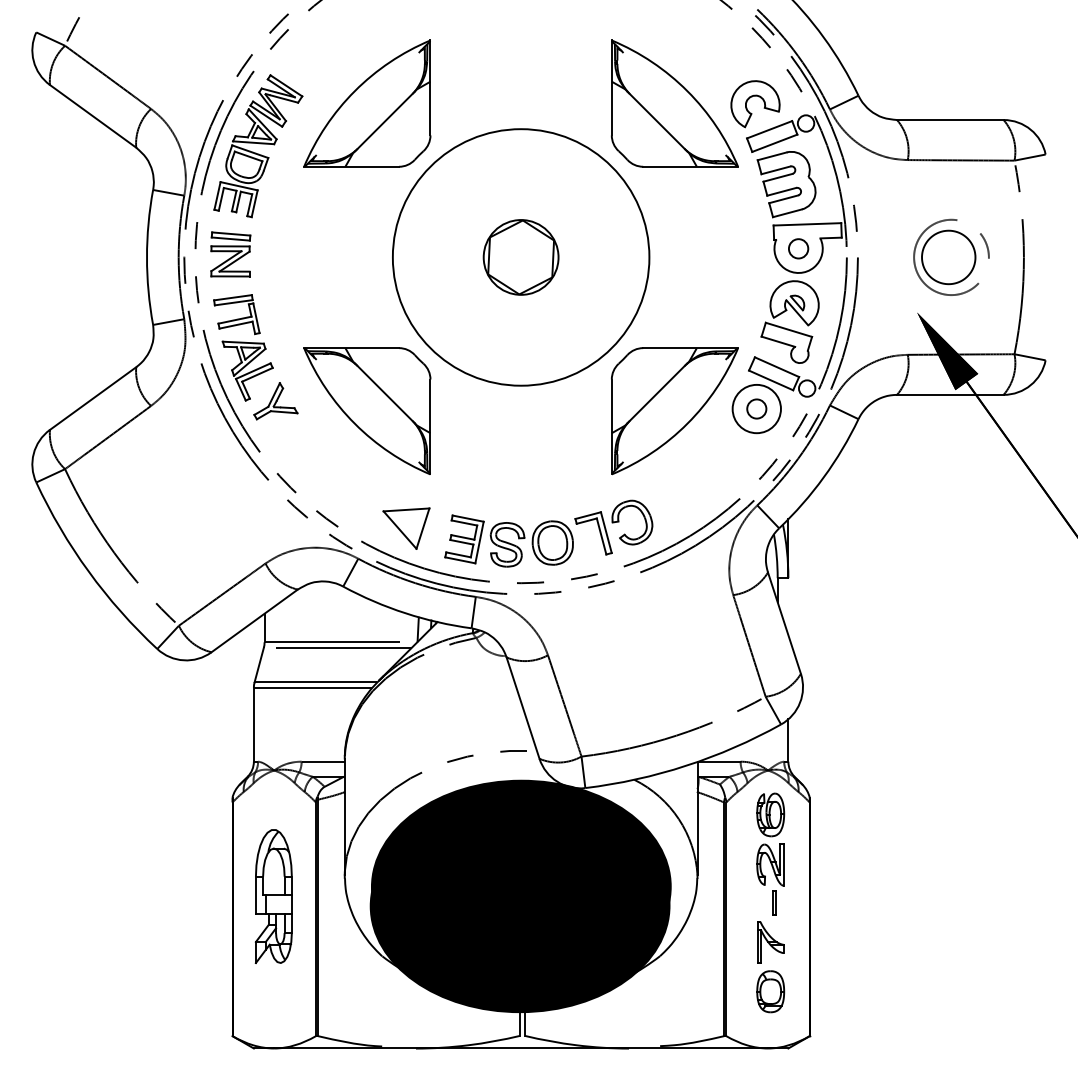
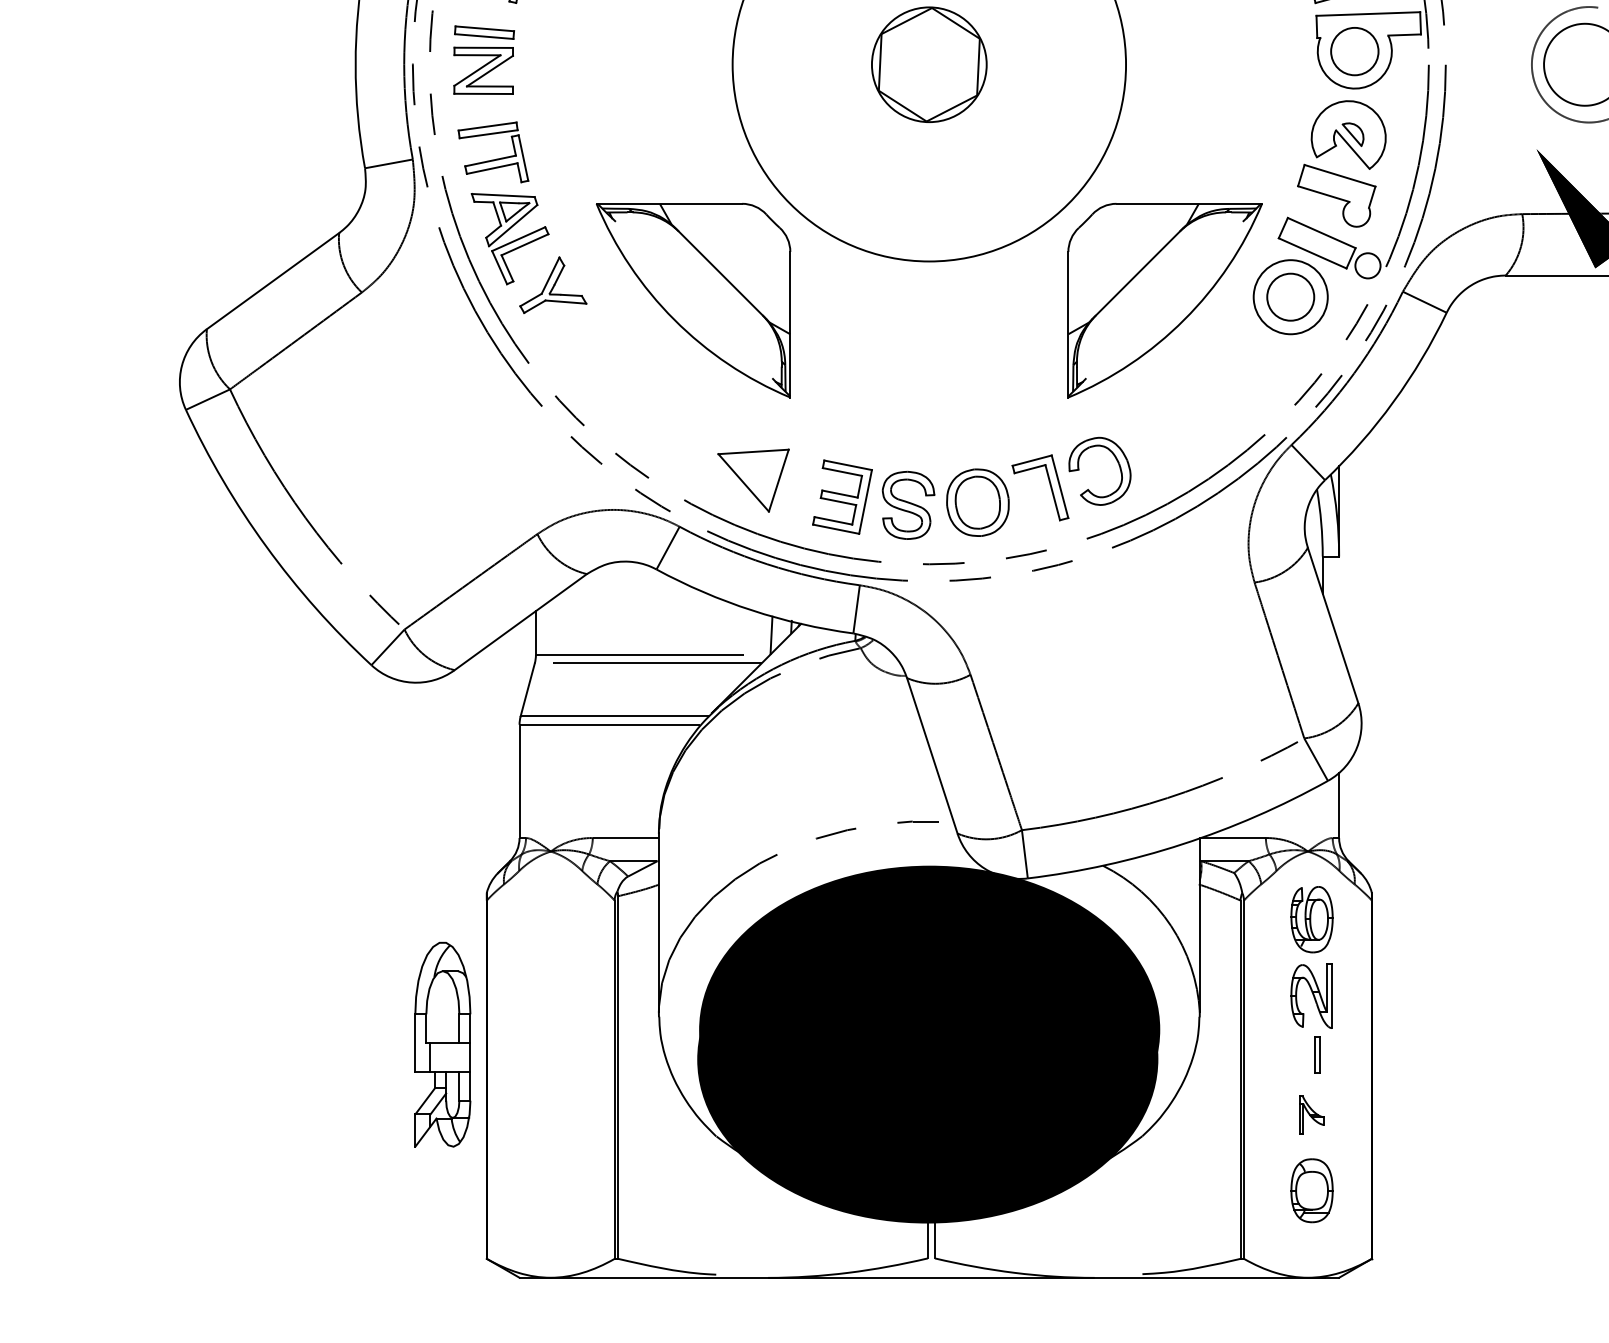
circle: (798, 248) -> (1354, 51), size x1.6
circle: (756, 408) -> (1290, 296), size x1.6
part: (273, 896) -> (442, 1044), moved
part: (770, 942) -> (1311, 1115), size x0.6

